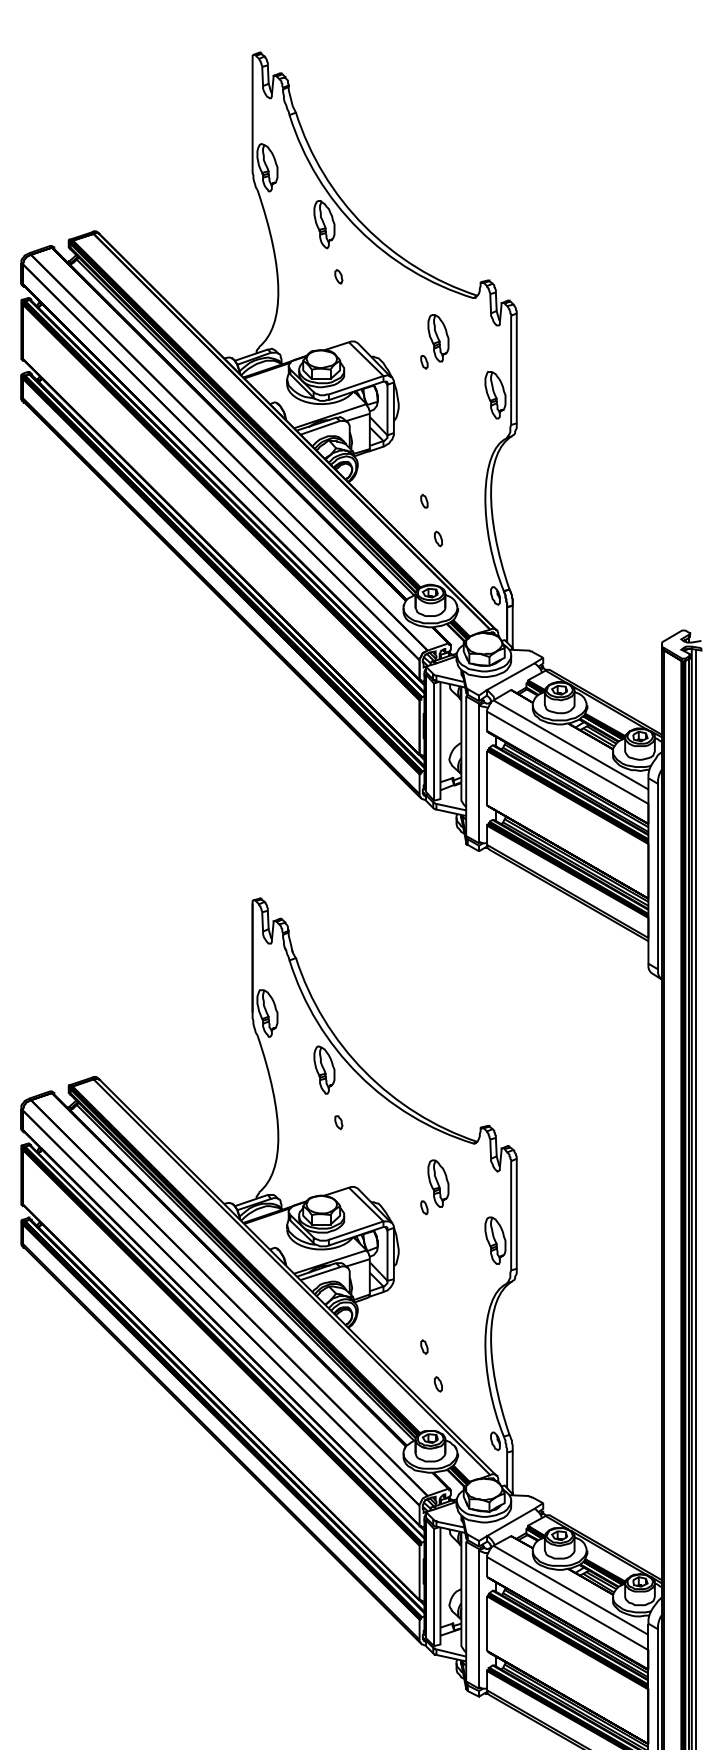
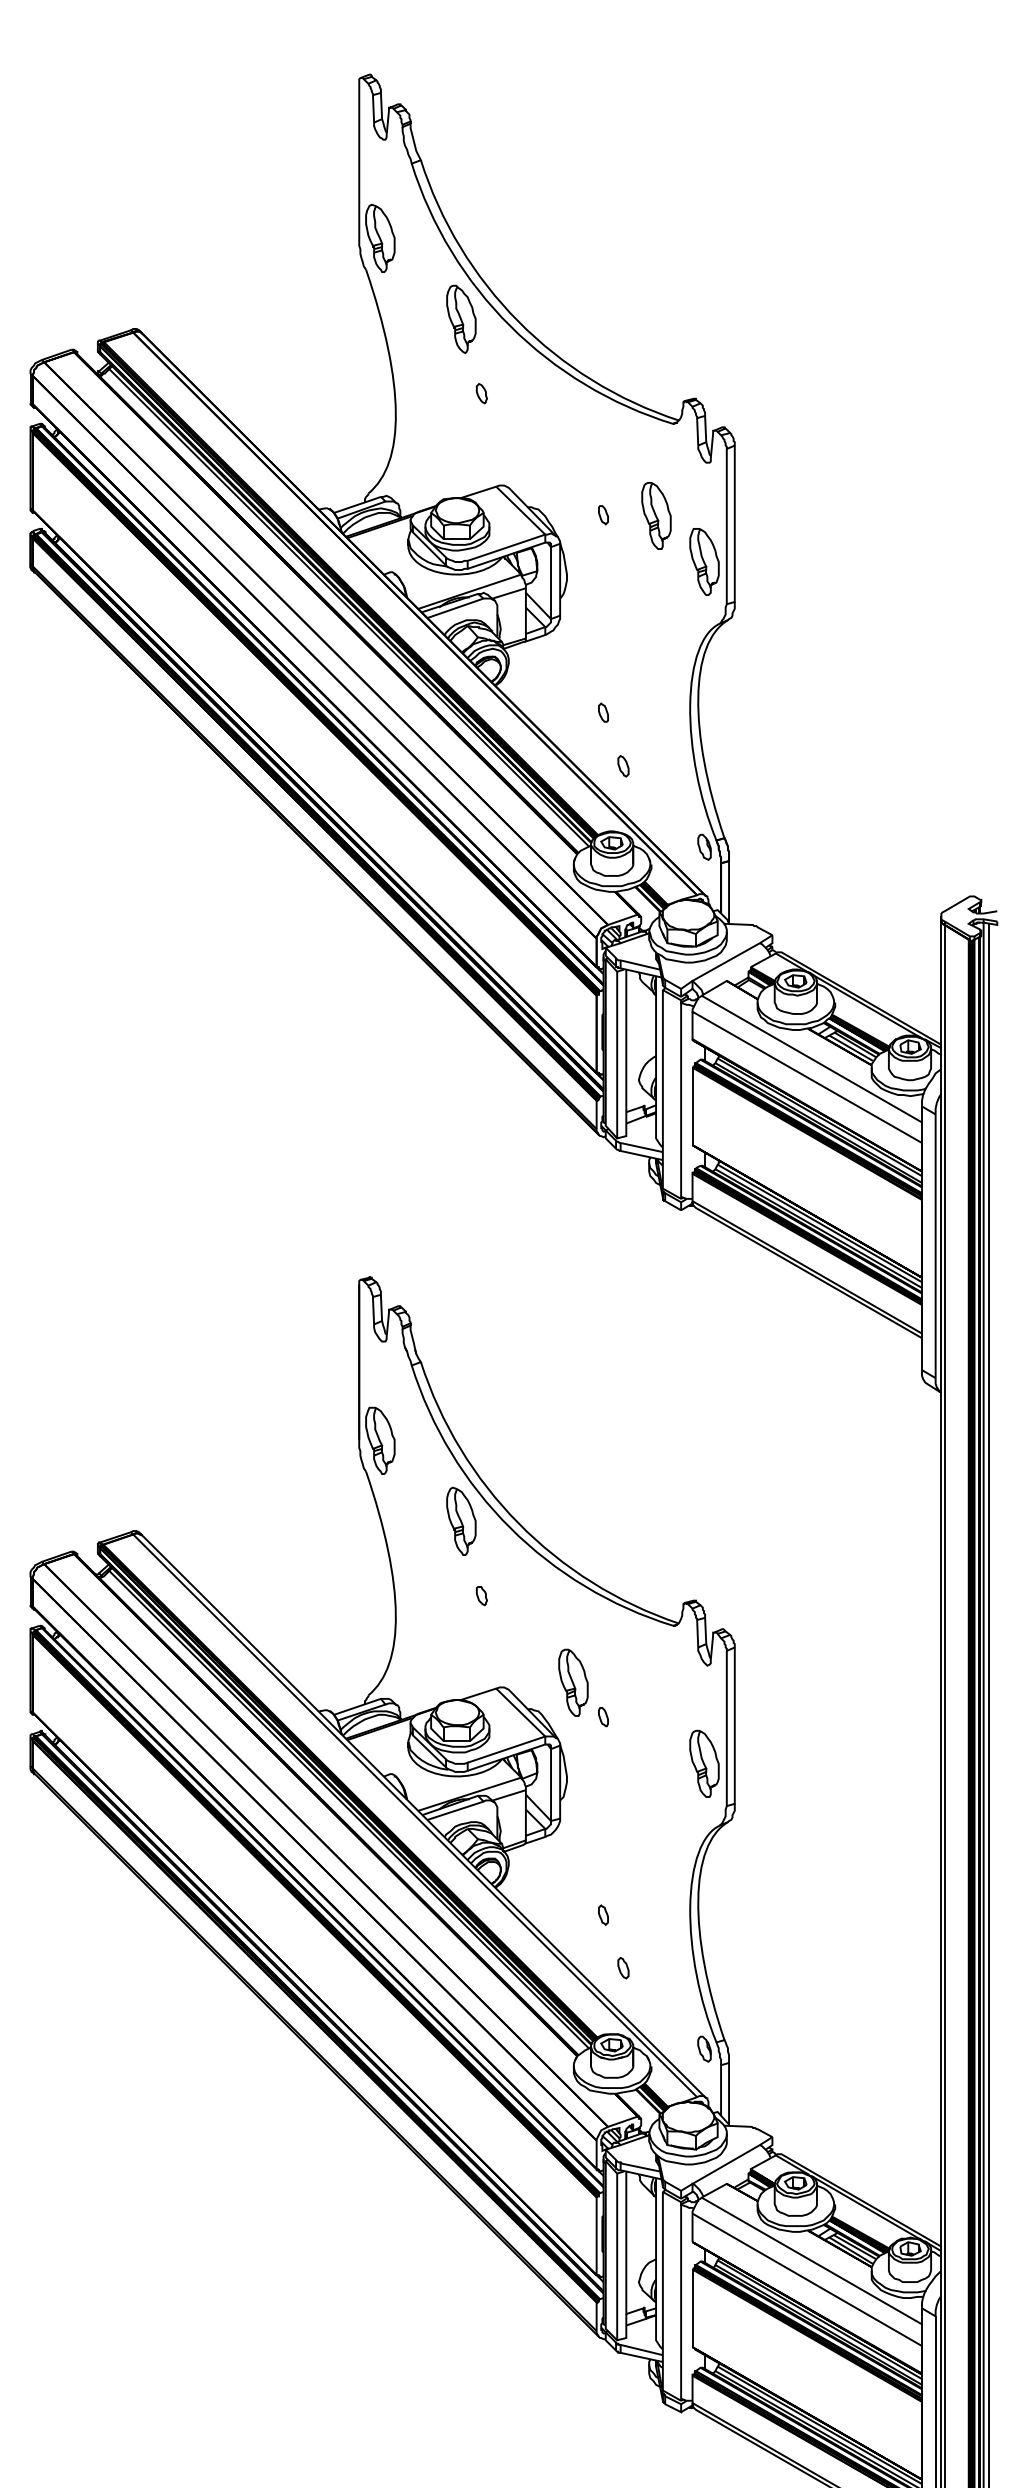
part: (438, 337) -> (656, 515), moved
part: (438, 1183) -> (573, 1682), moved

